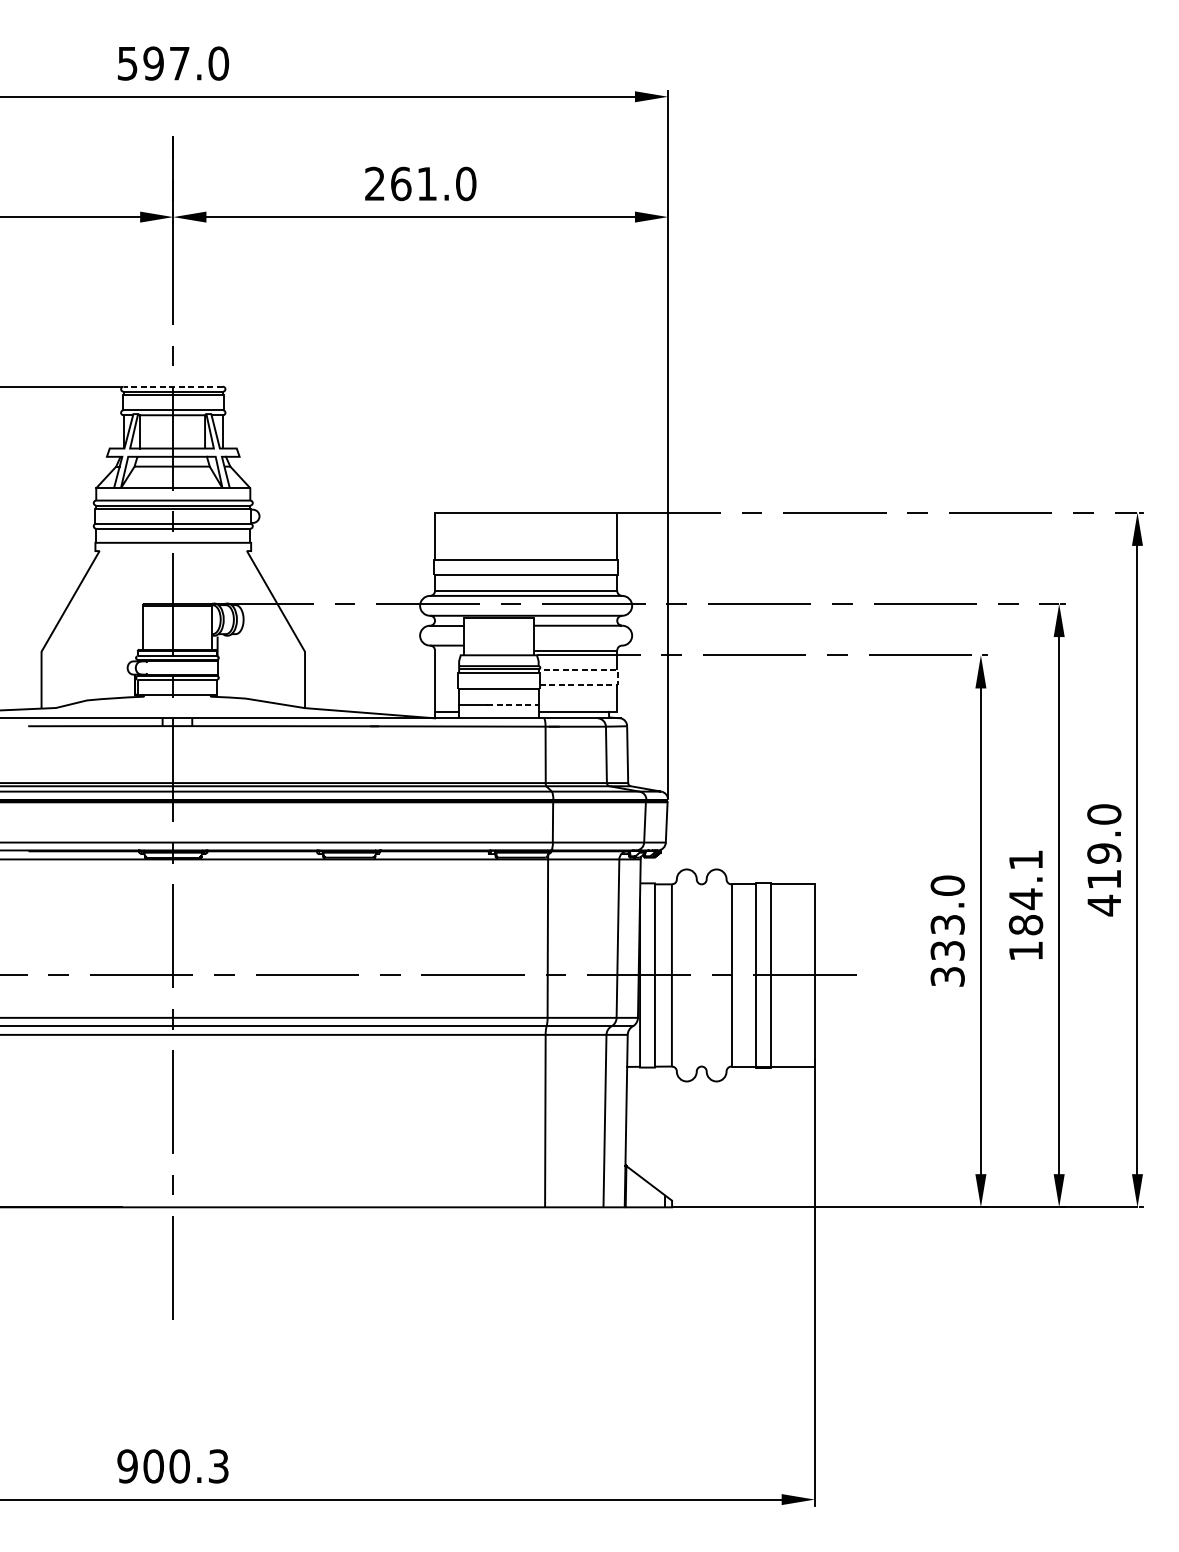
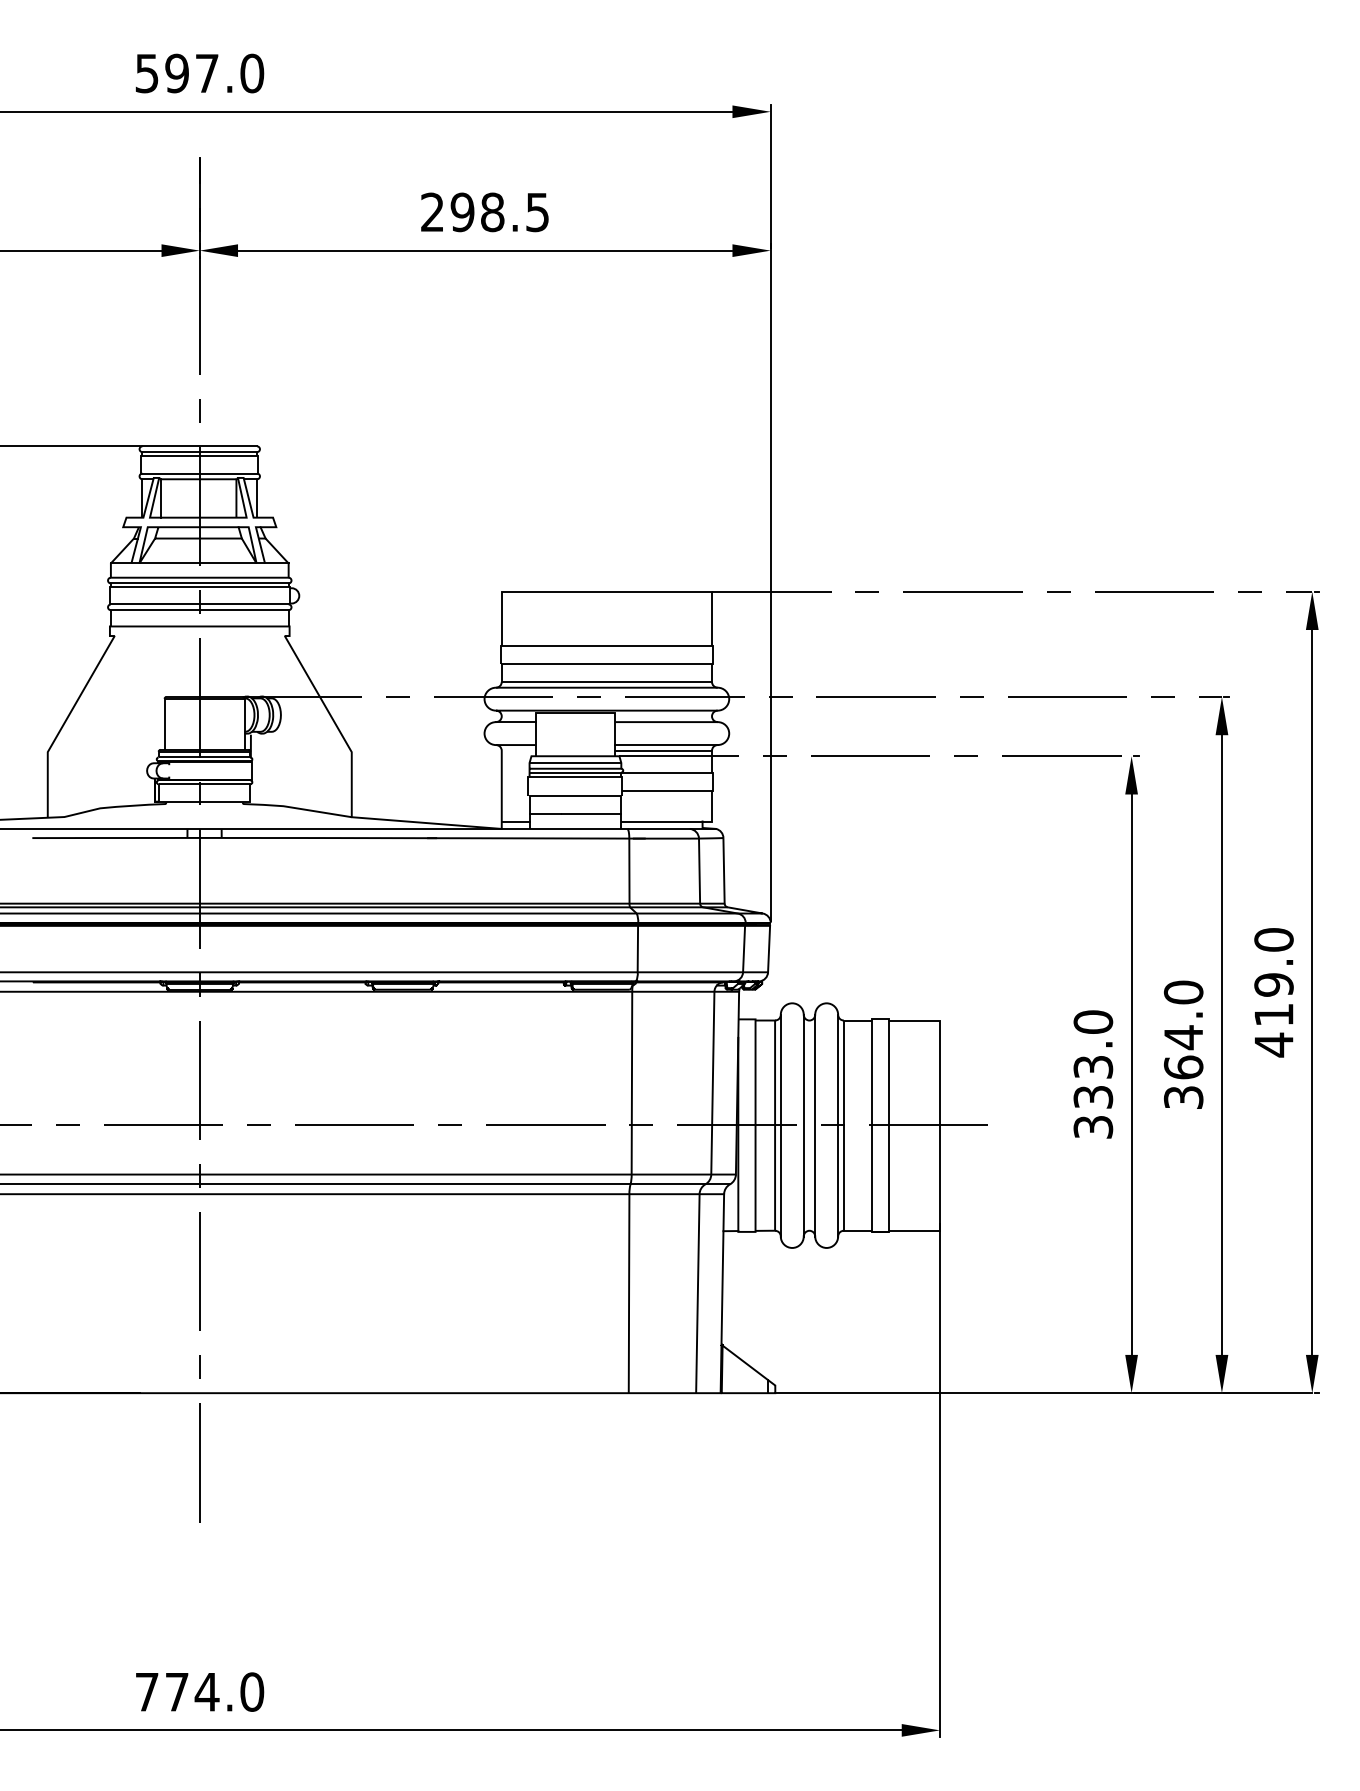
text: (433, 184) -> (499, 212), 261.0 -> 298.5
line: (173, 386) -> (199, 446), dashed -> solid
line: (577, 645) -> (666, 745), added
line: (498, 661) -> (575, 763), added
line: (618, 677) -> (713, 781), dashed -> solid
line: (512, 704) -> (591, 813), dashed -> solid
text: (1025, 905) -> (1183, 1044), 184.1 -> 364.0
line: (676, 975) -> (780, 1125), added
line: (696, 975) -> (803, 1125), added
line: (706, 975) -> (815, 1125), added
line: (726, 975) -> (838, 1125), added
text: (173, 1465) -> (199, 1691), 900.3 -> 774.0

